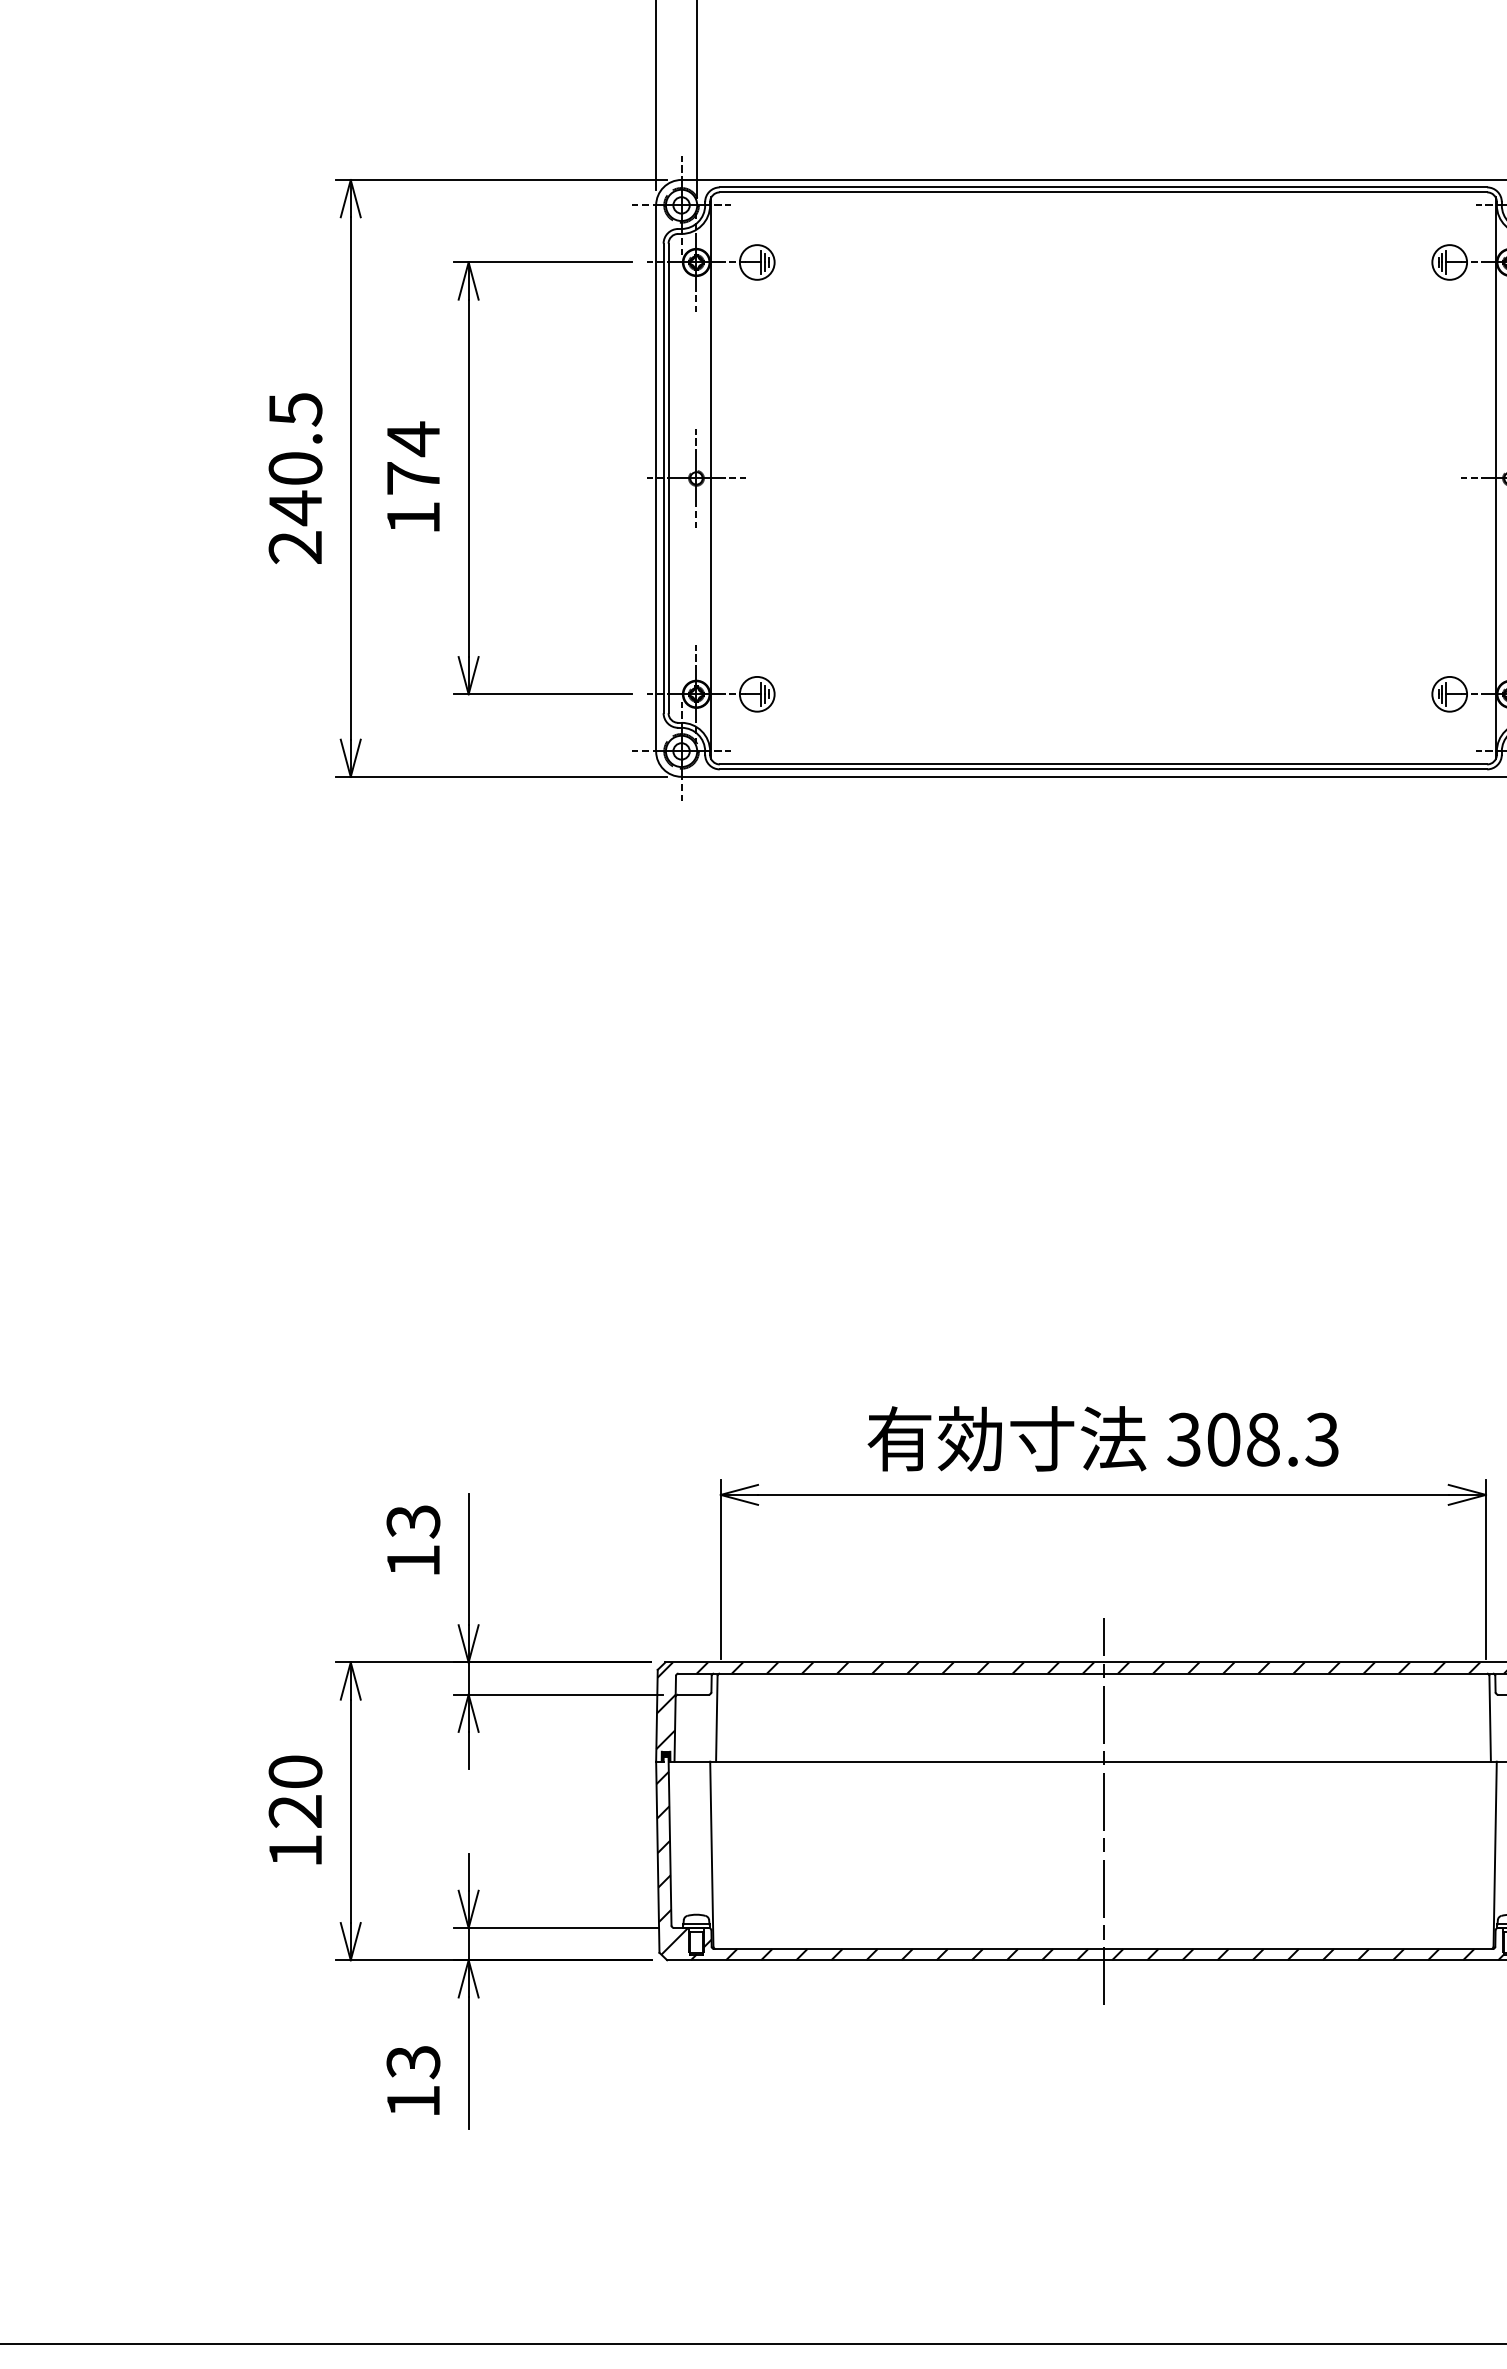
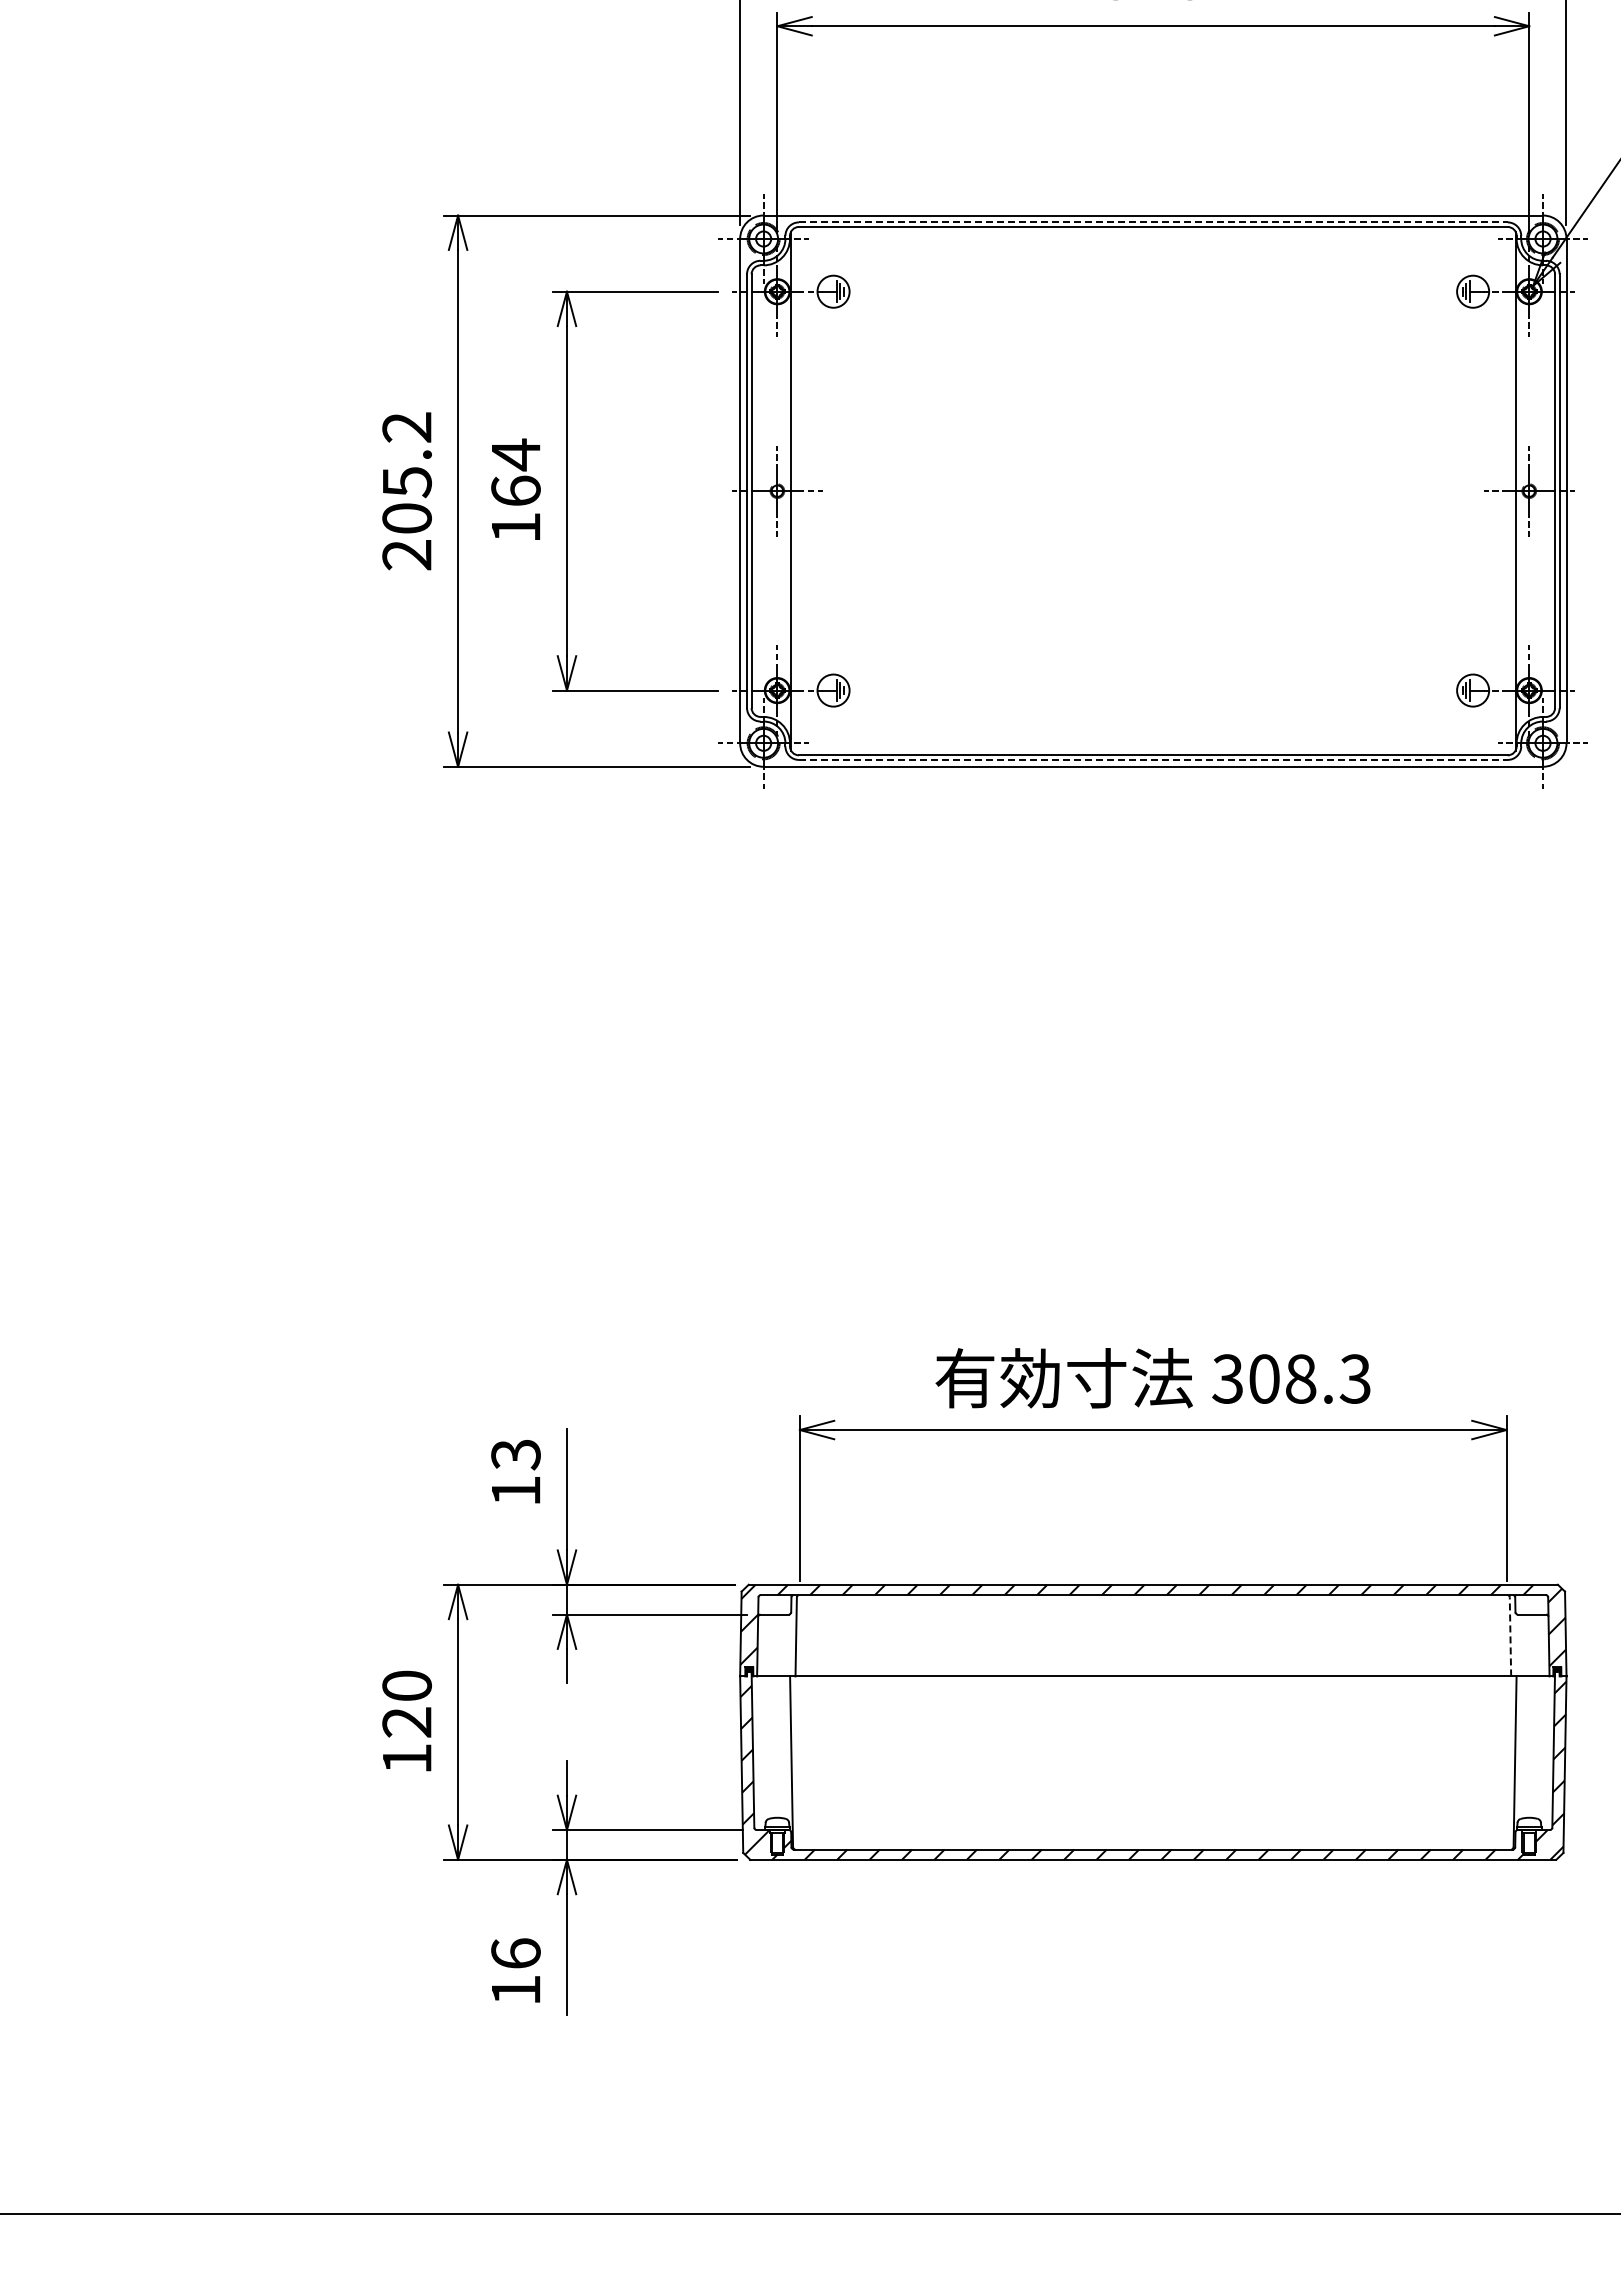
line: (1103, 187) -> (1153, 222), solid -> dashed
text: (294, 459) -> (406, 473), 240.5 -> 205.2
text: (412, 477) -> (515, 490), 174 -> 164
line: (1103, 768) -> (1153, 759), solid -> dashed
line: (1490, 1718) -> (1510, 1636), solid -> dashed
line: (1103, 1811) -> (1153, 1722), removed
text: (412, 2061) -> (515, 1953), 13 -> 16

